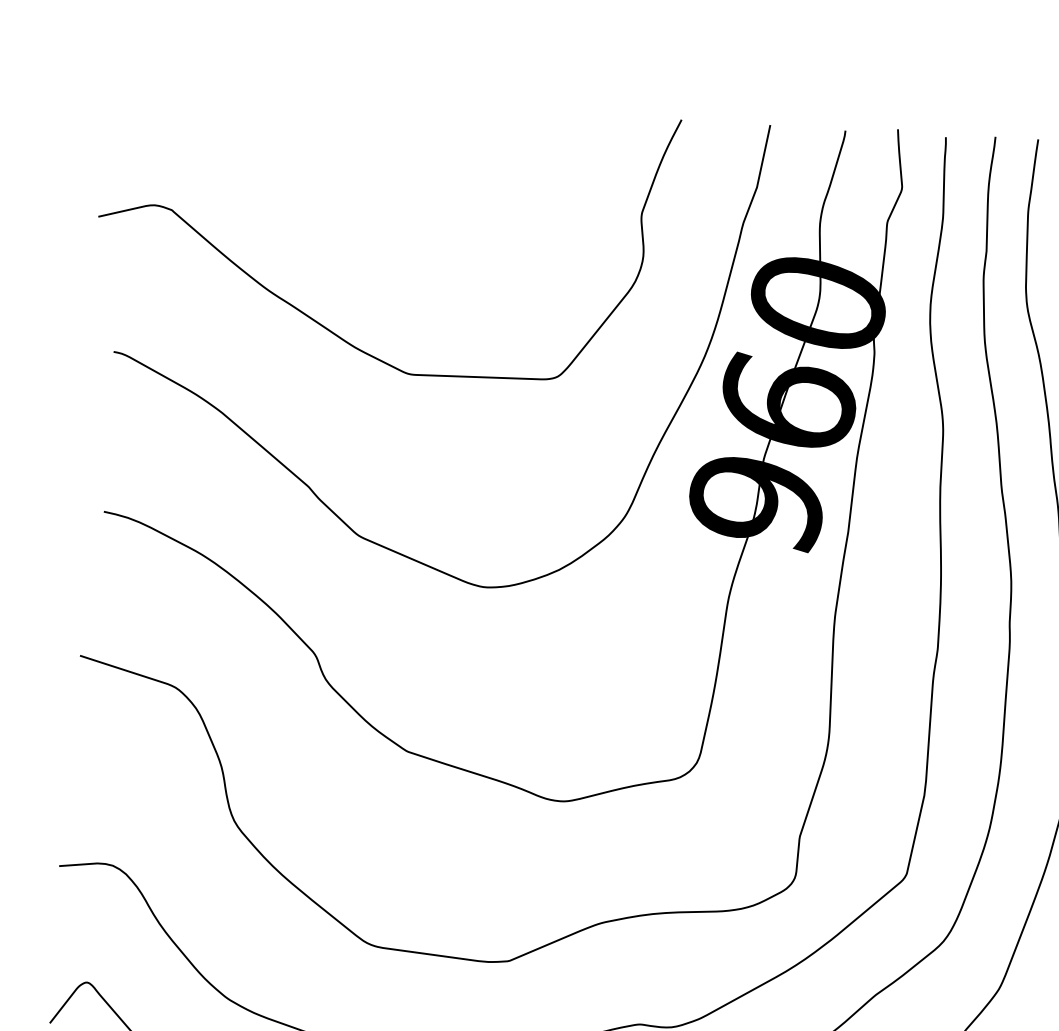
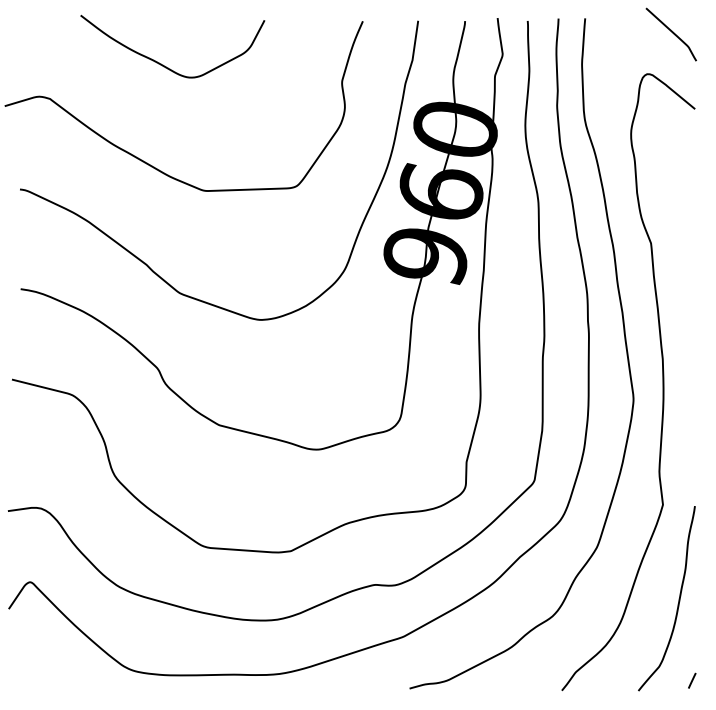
curve: (357, 167) -> (163, 64), added

